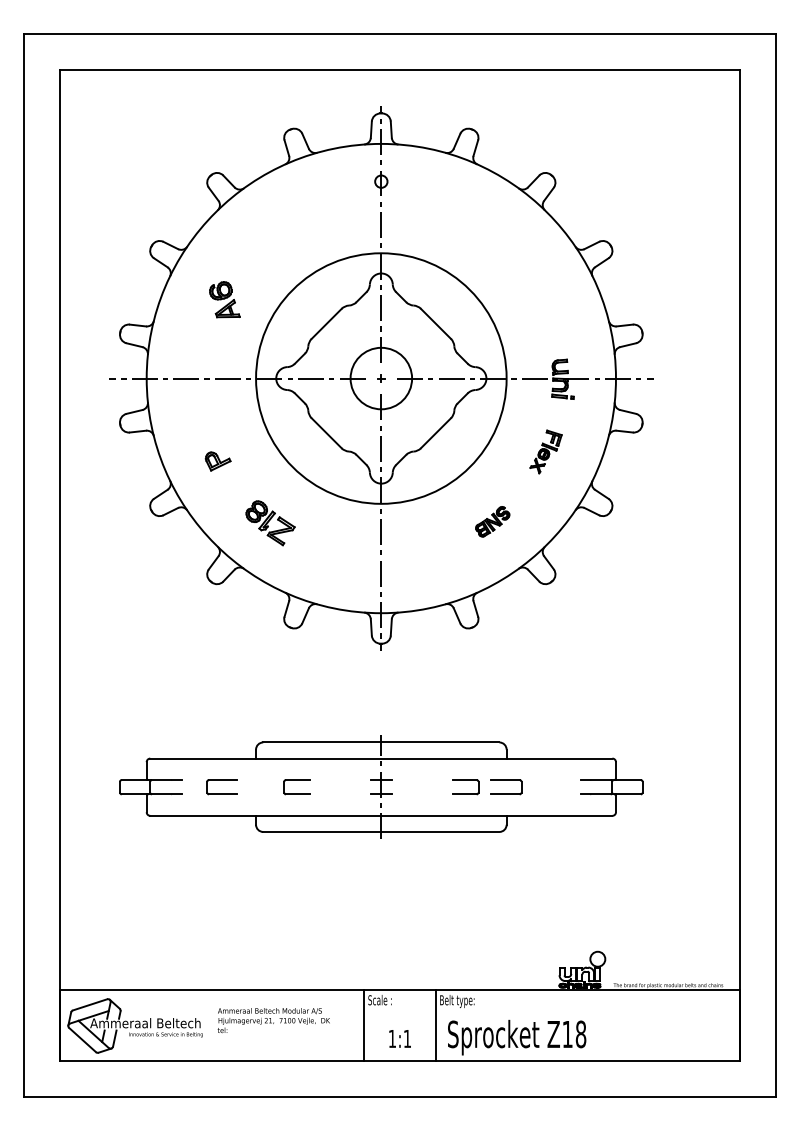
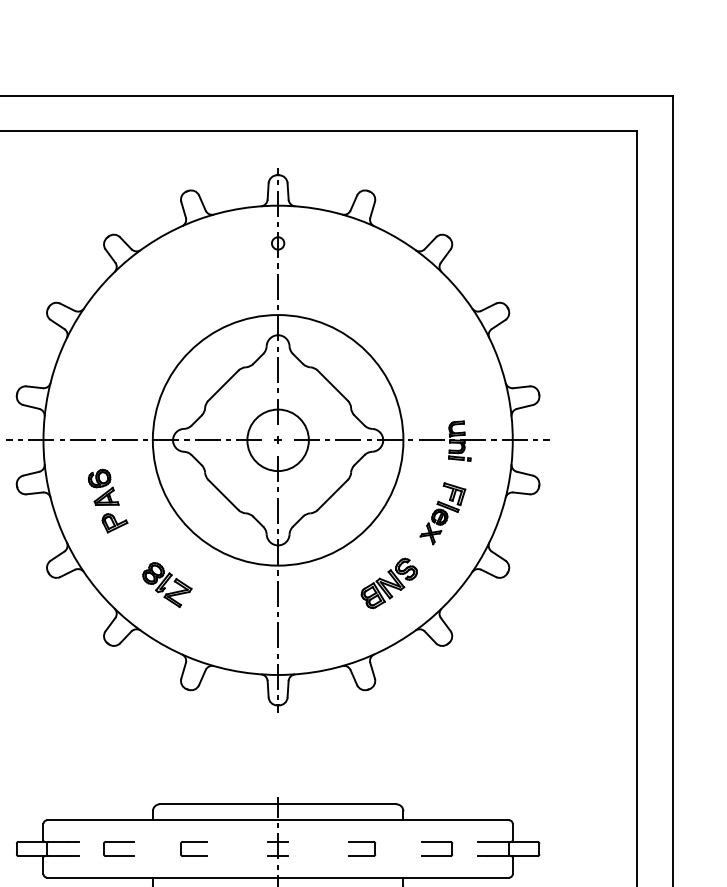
part: (224, 299) -> (103, 487), moved
part: (545, 451) -> (442, 513), size x1.43
part: (492, 521) -> (389, 583), size x1.67
part: (506, 787) -> (437, 849), moved

